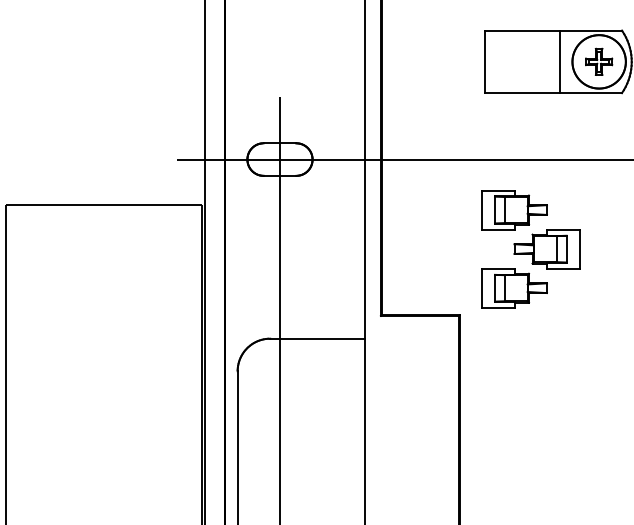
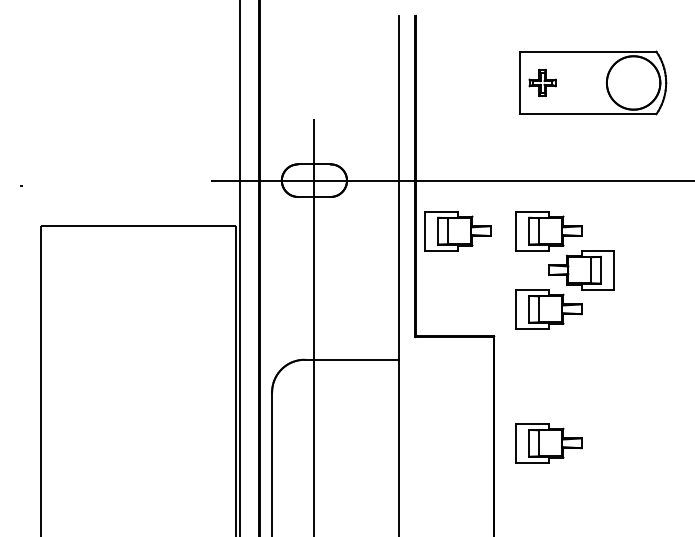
line: (560, 61) -> (594, 82), removed
part: (599, 61) -> (542, 82), moved
part: (423, 210) -> (457, 231), added
part: (514, 422) -> (548, 443), added

